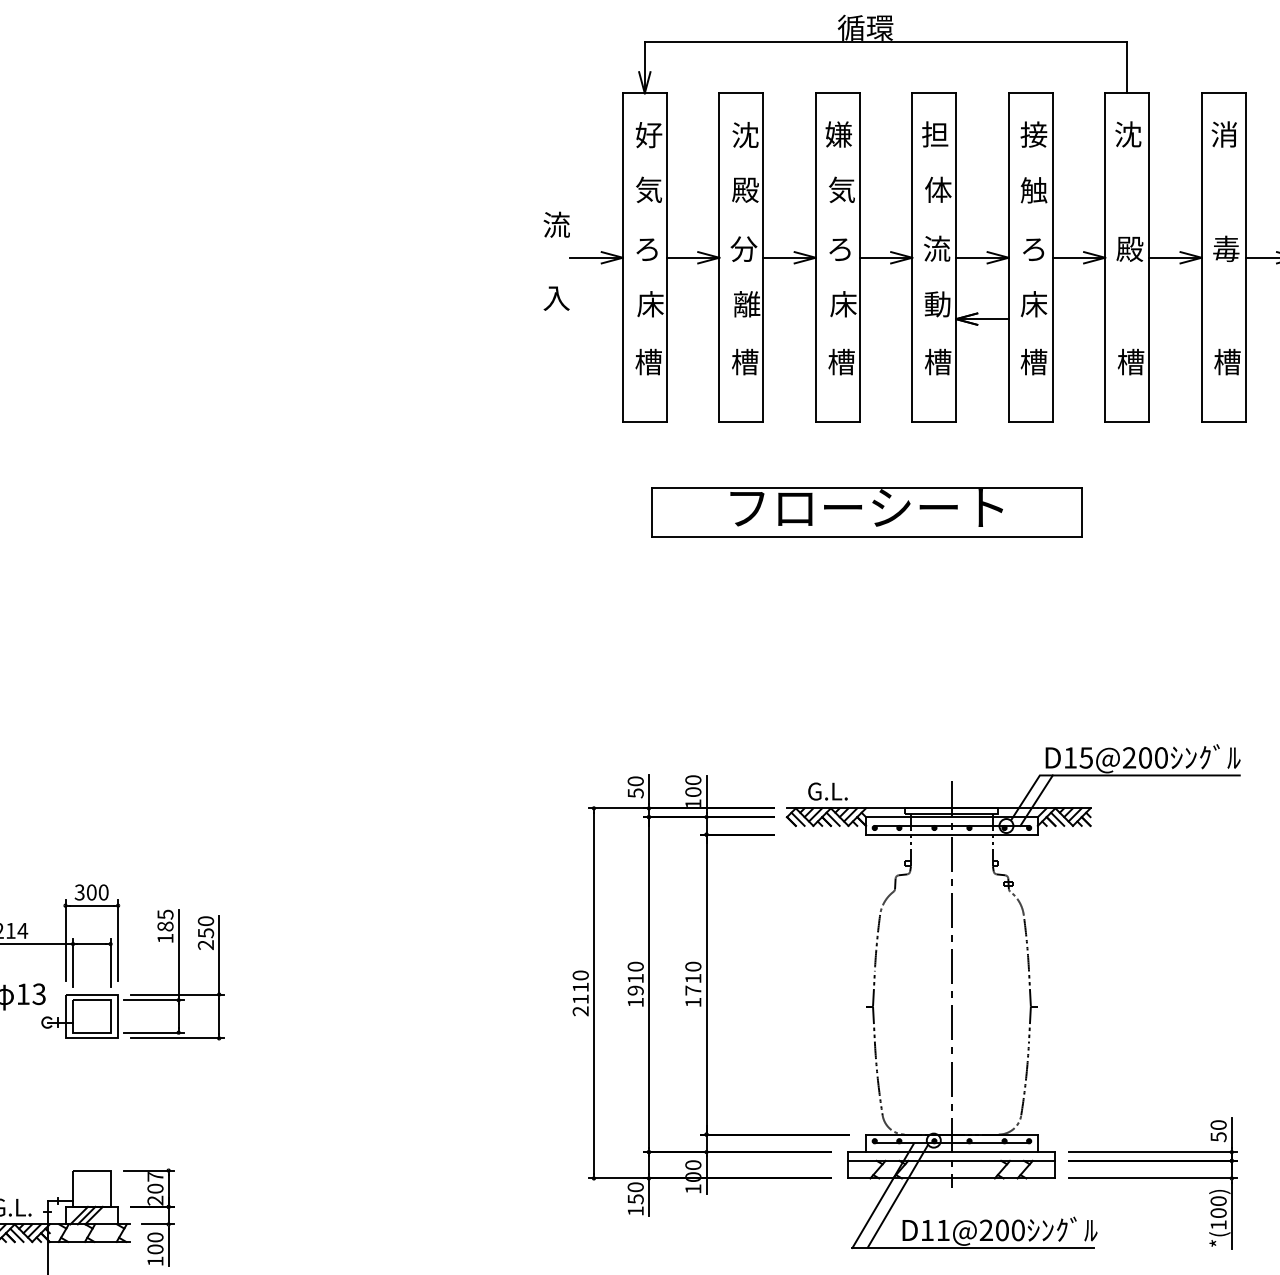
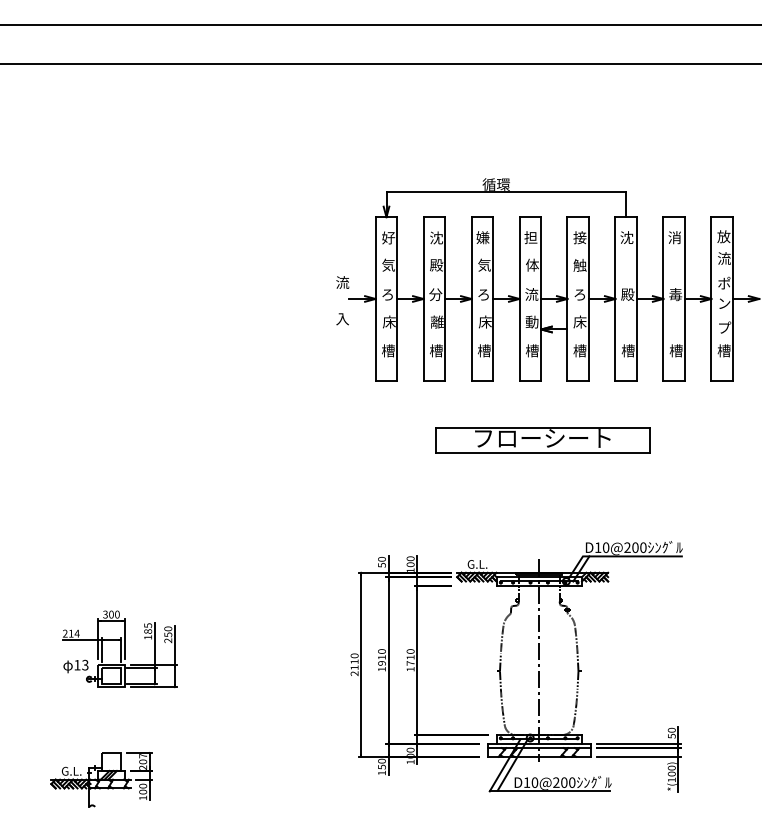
part: (866, 512) -> (542, 440), moved
text: (1085, 757) -> (605, 547), D15@200 -> D10@200
text: (942, 1230) -> (534, 782), D11@200 -> D10@200

